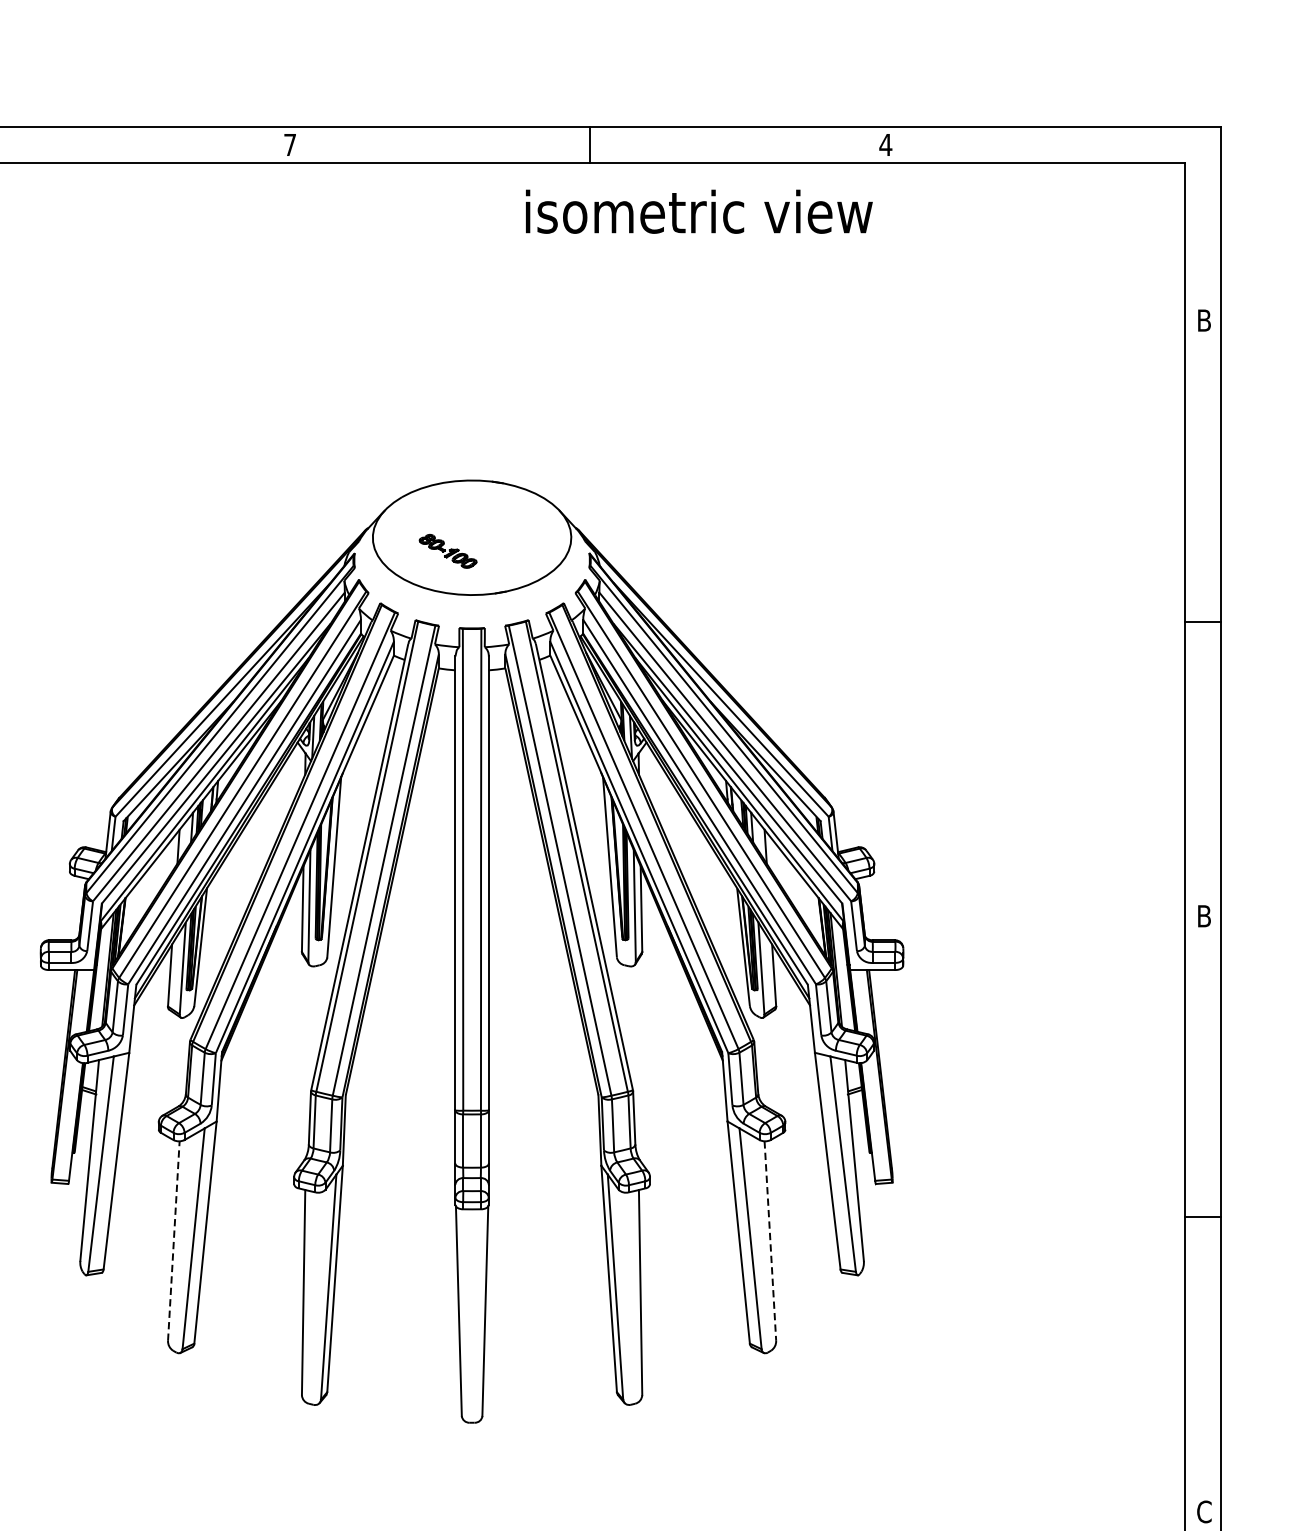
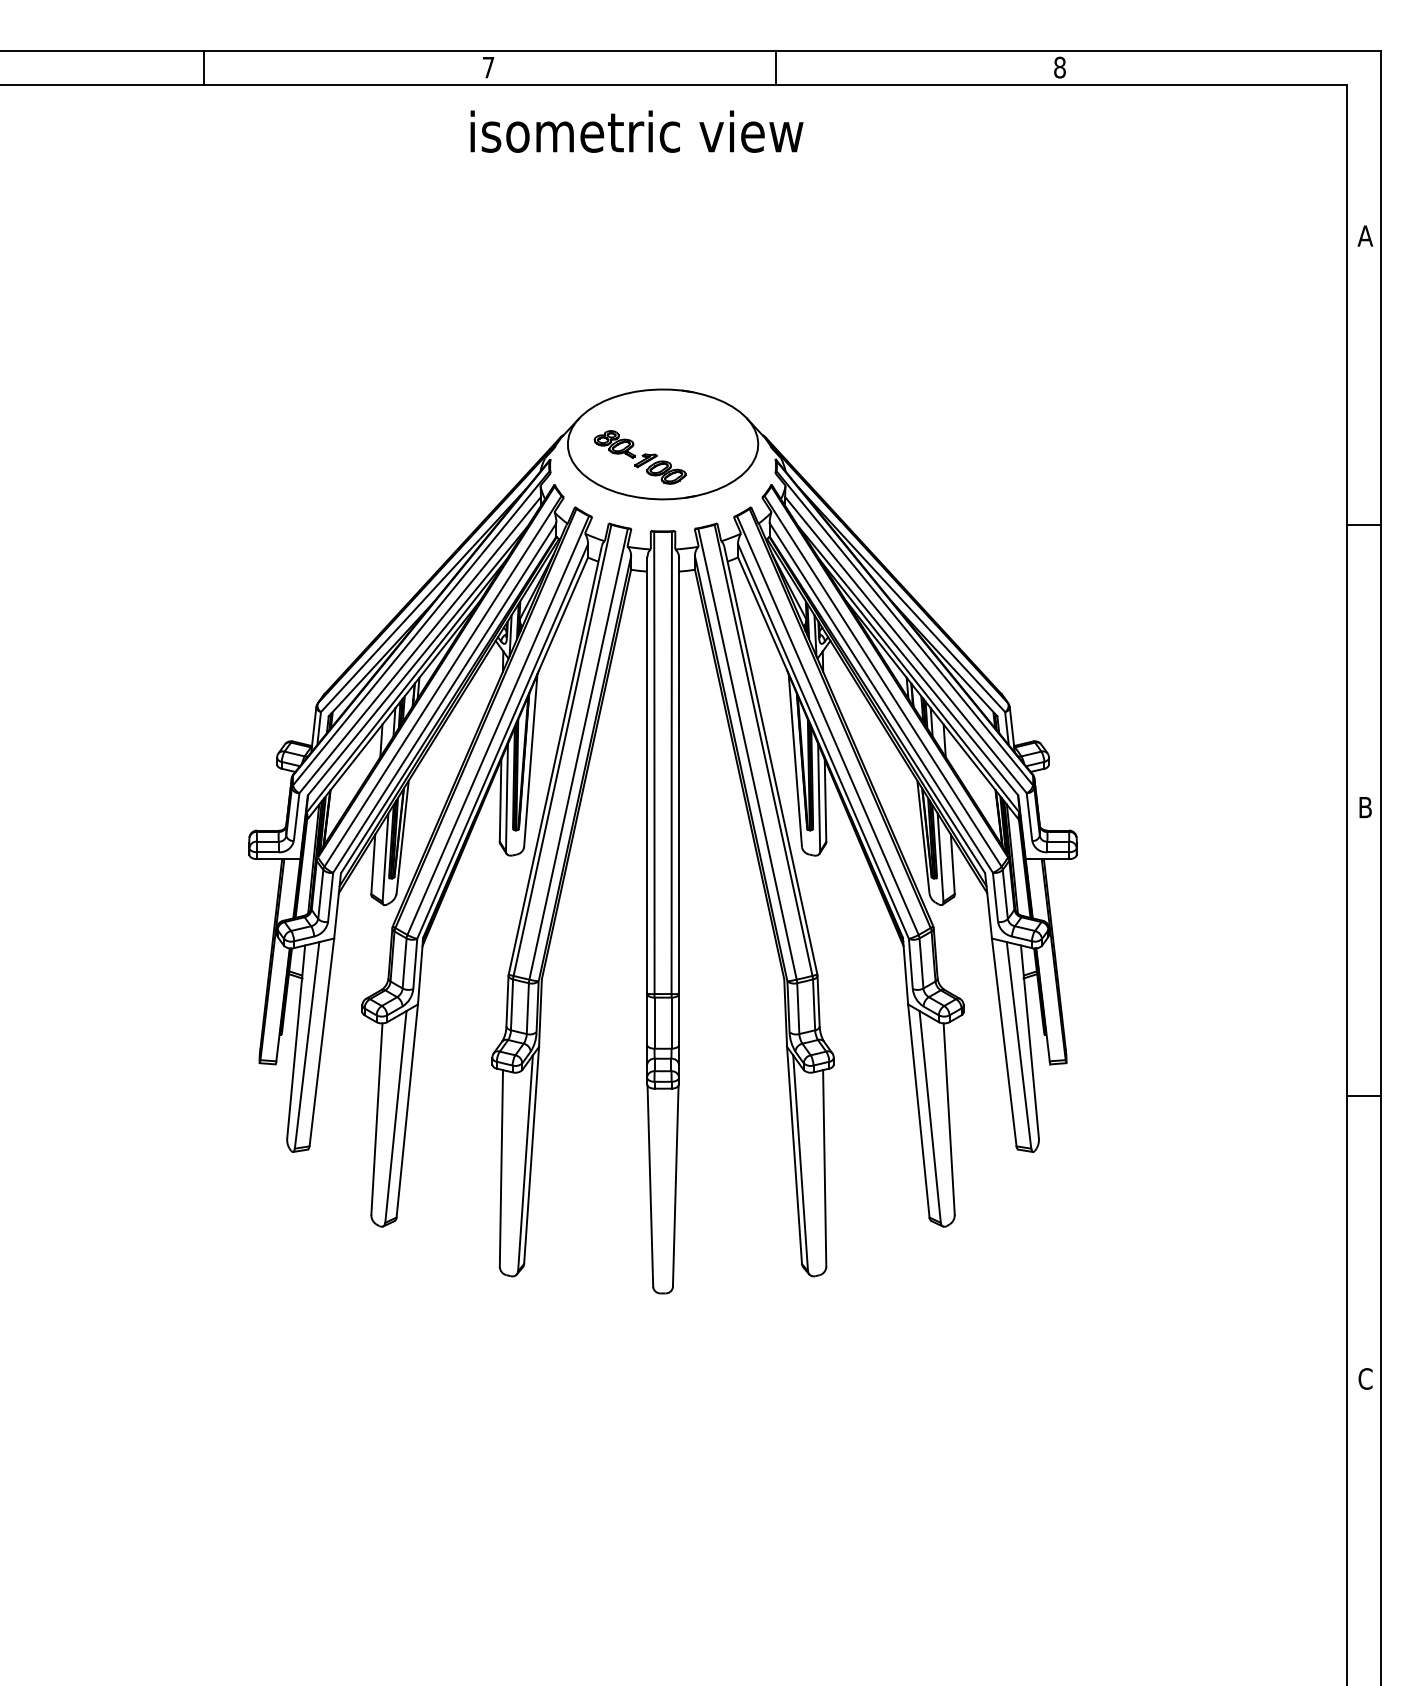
text: (885, 144) -> (1059, 67), 4 -> 8
text: (698, 211) -> (636, 131), moved
text: (1204, 319) -> (1365, 235), B -> A
part: (447, 551) -> (639, 457), size x1.67
line: (173, 1241) -> (376, 1119), dashed -> solid
line: (770, 1241) -> (949, 1119), dashed -> solid

